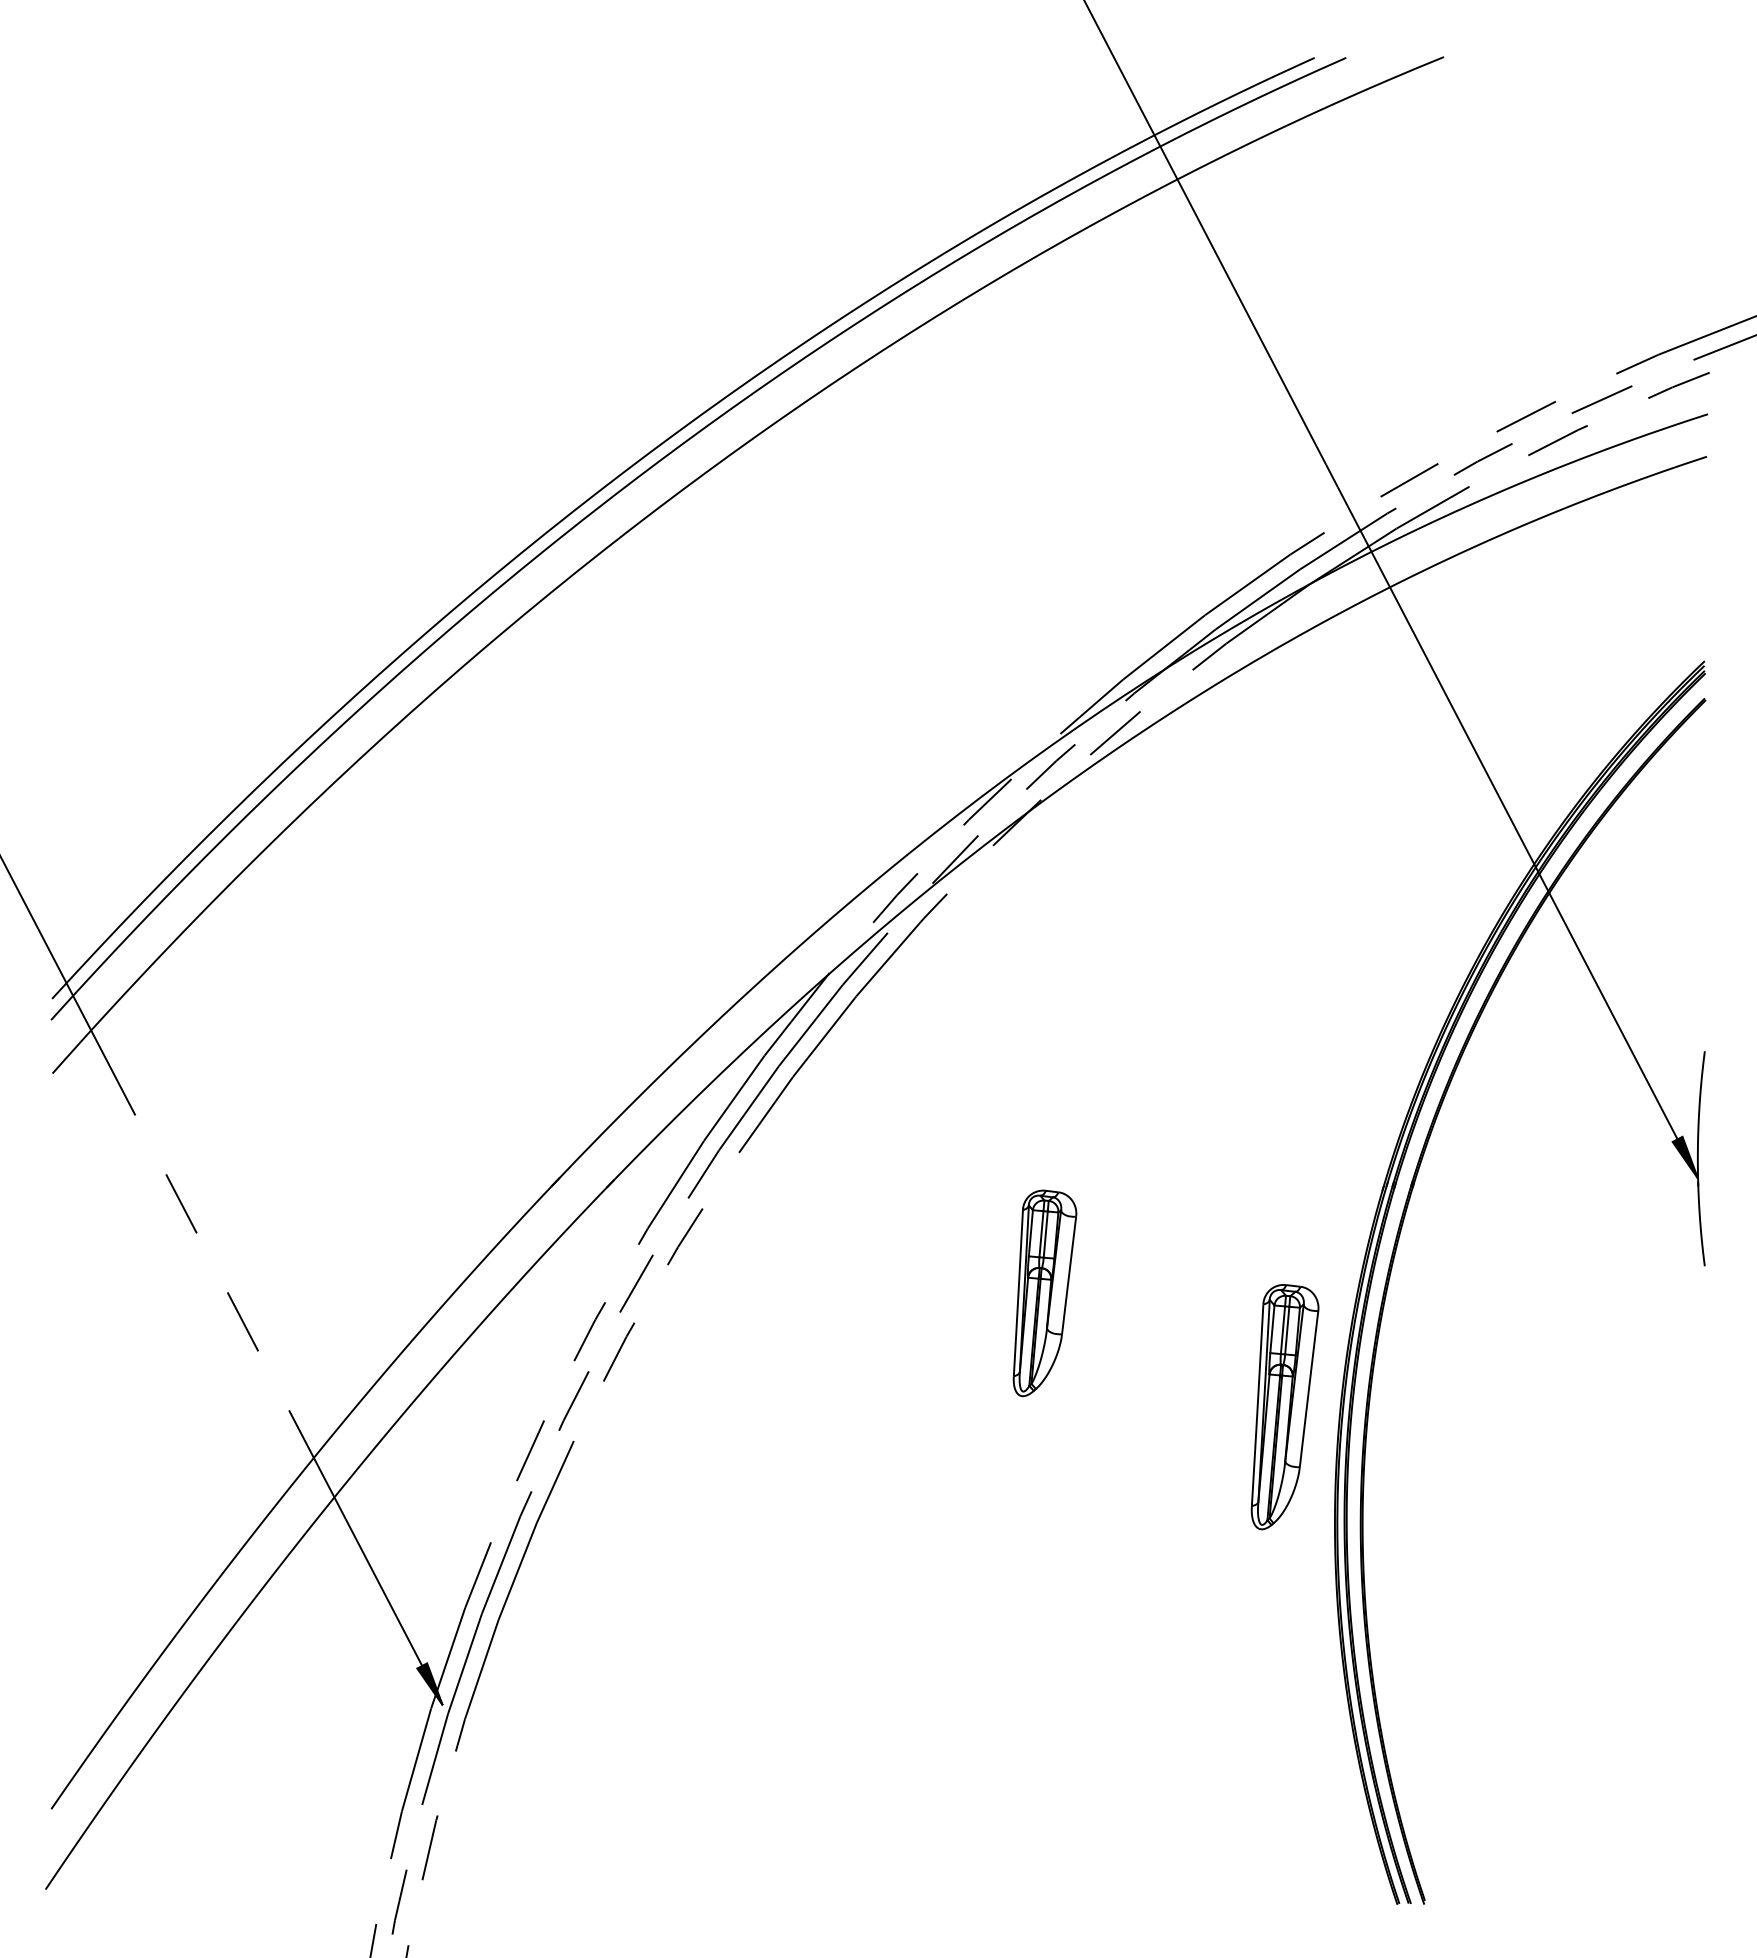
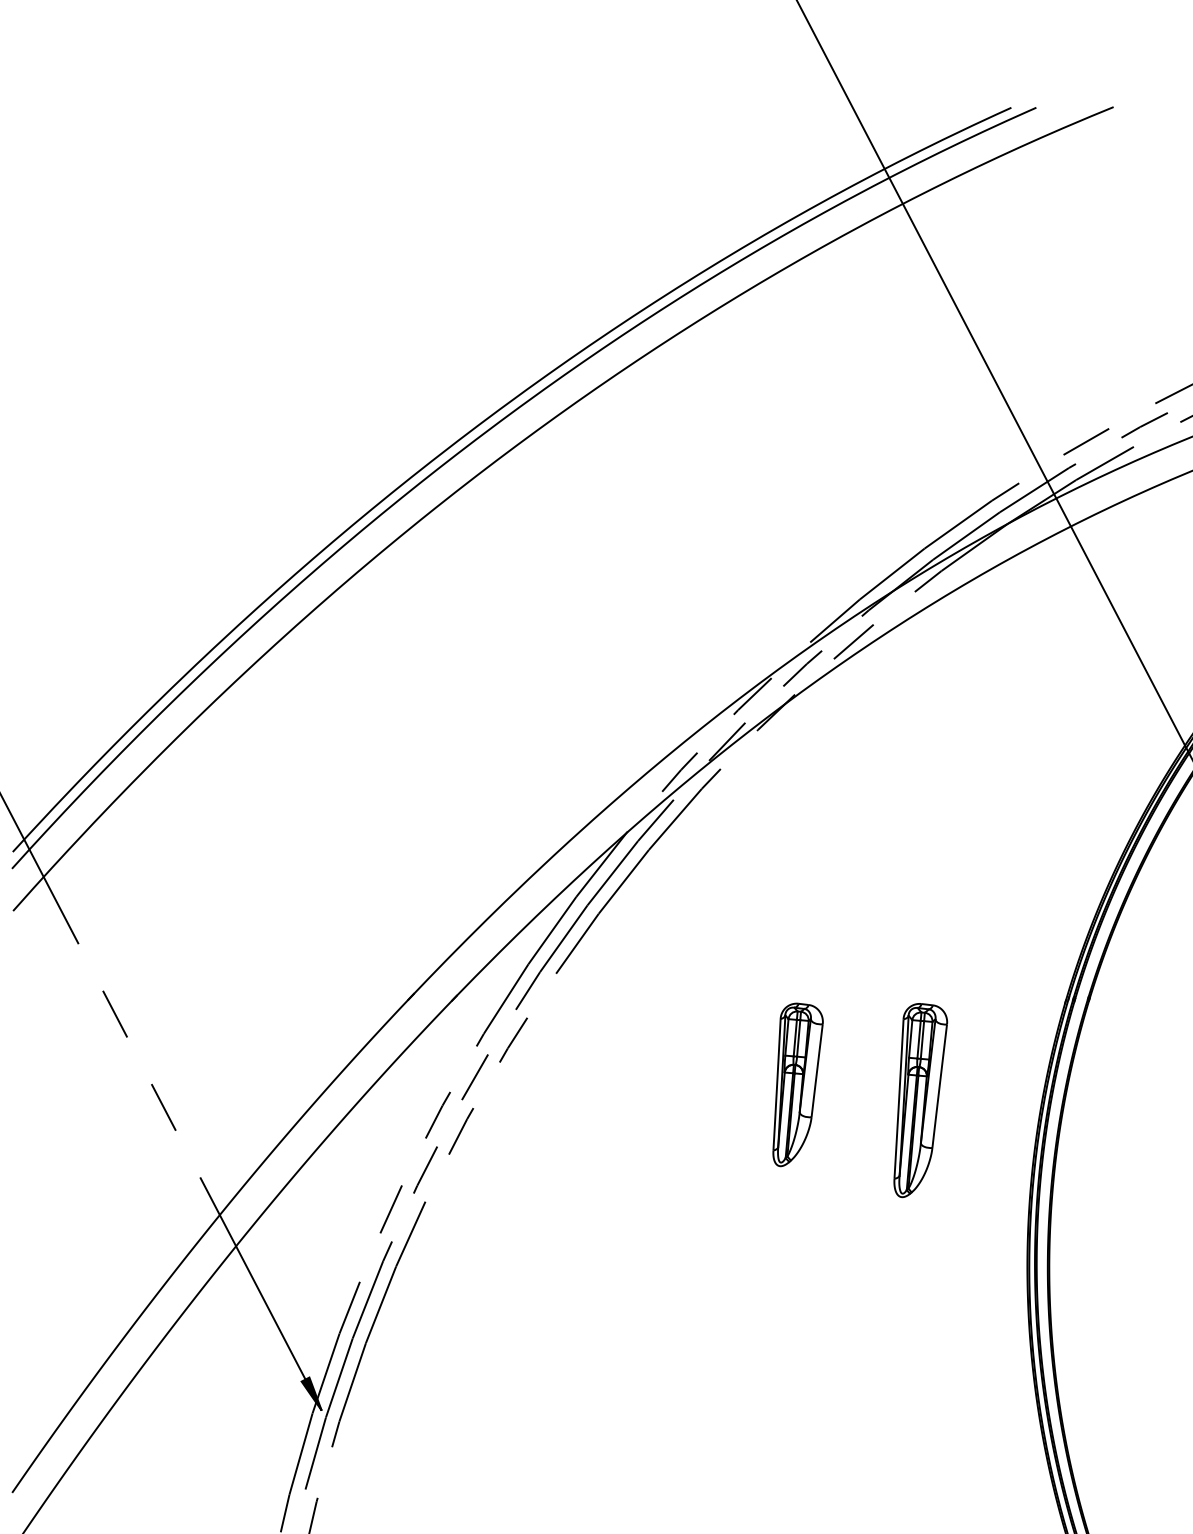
part: (1284, 1407) -> (920, 1100), moved

